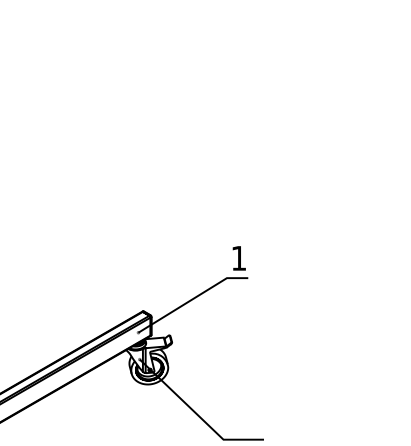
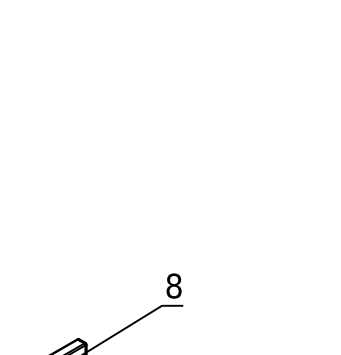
text: (238, 258) -> (173, 286), 1 -> 8

